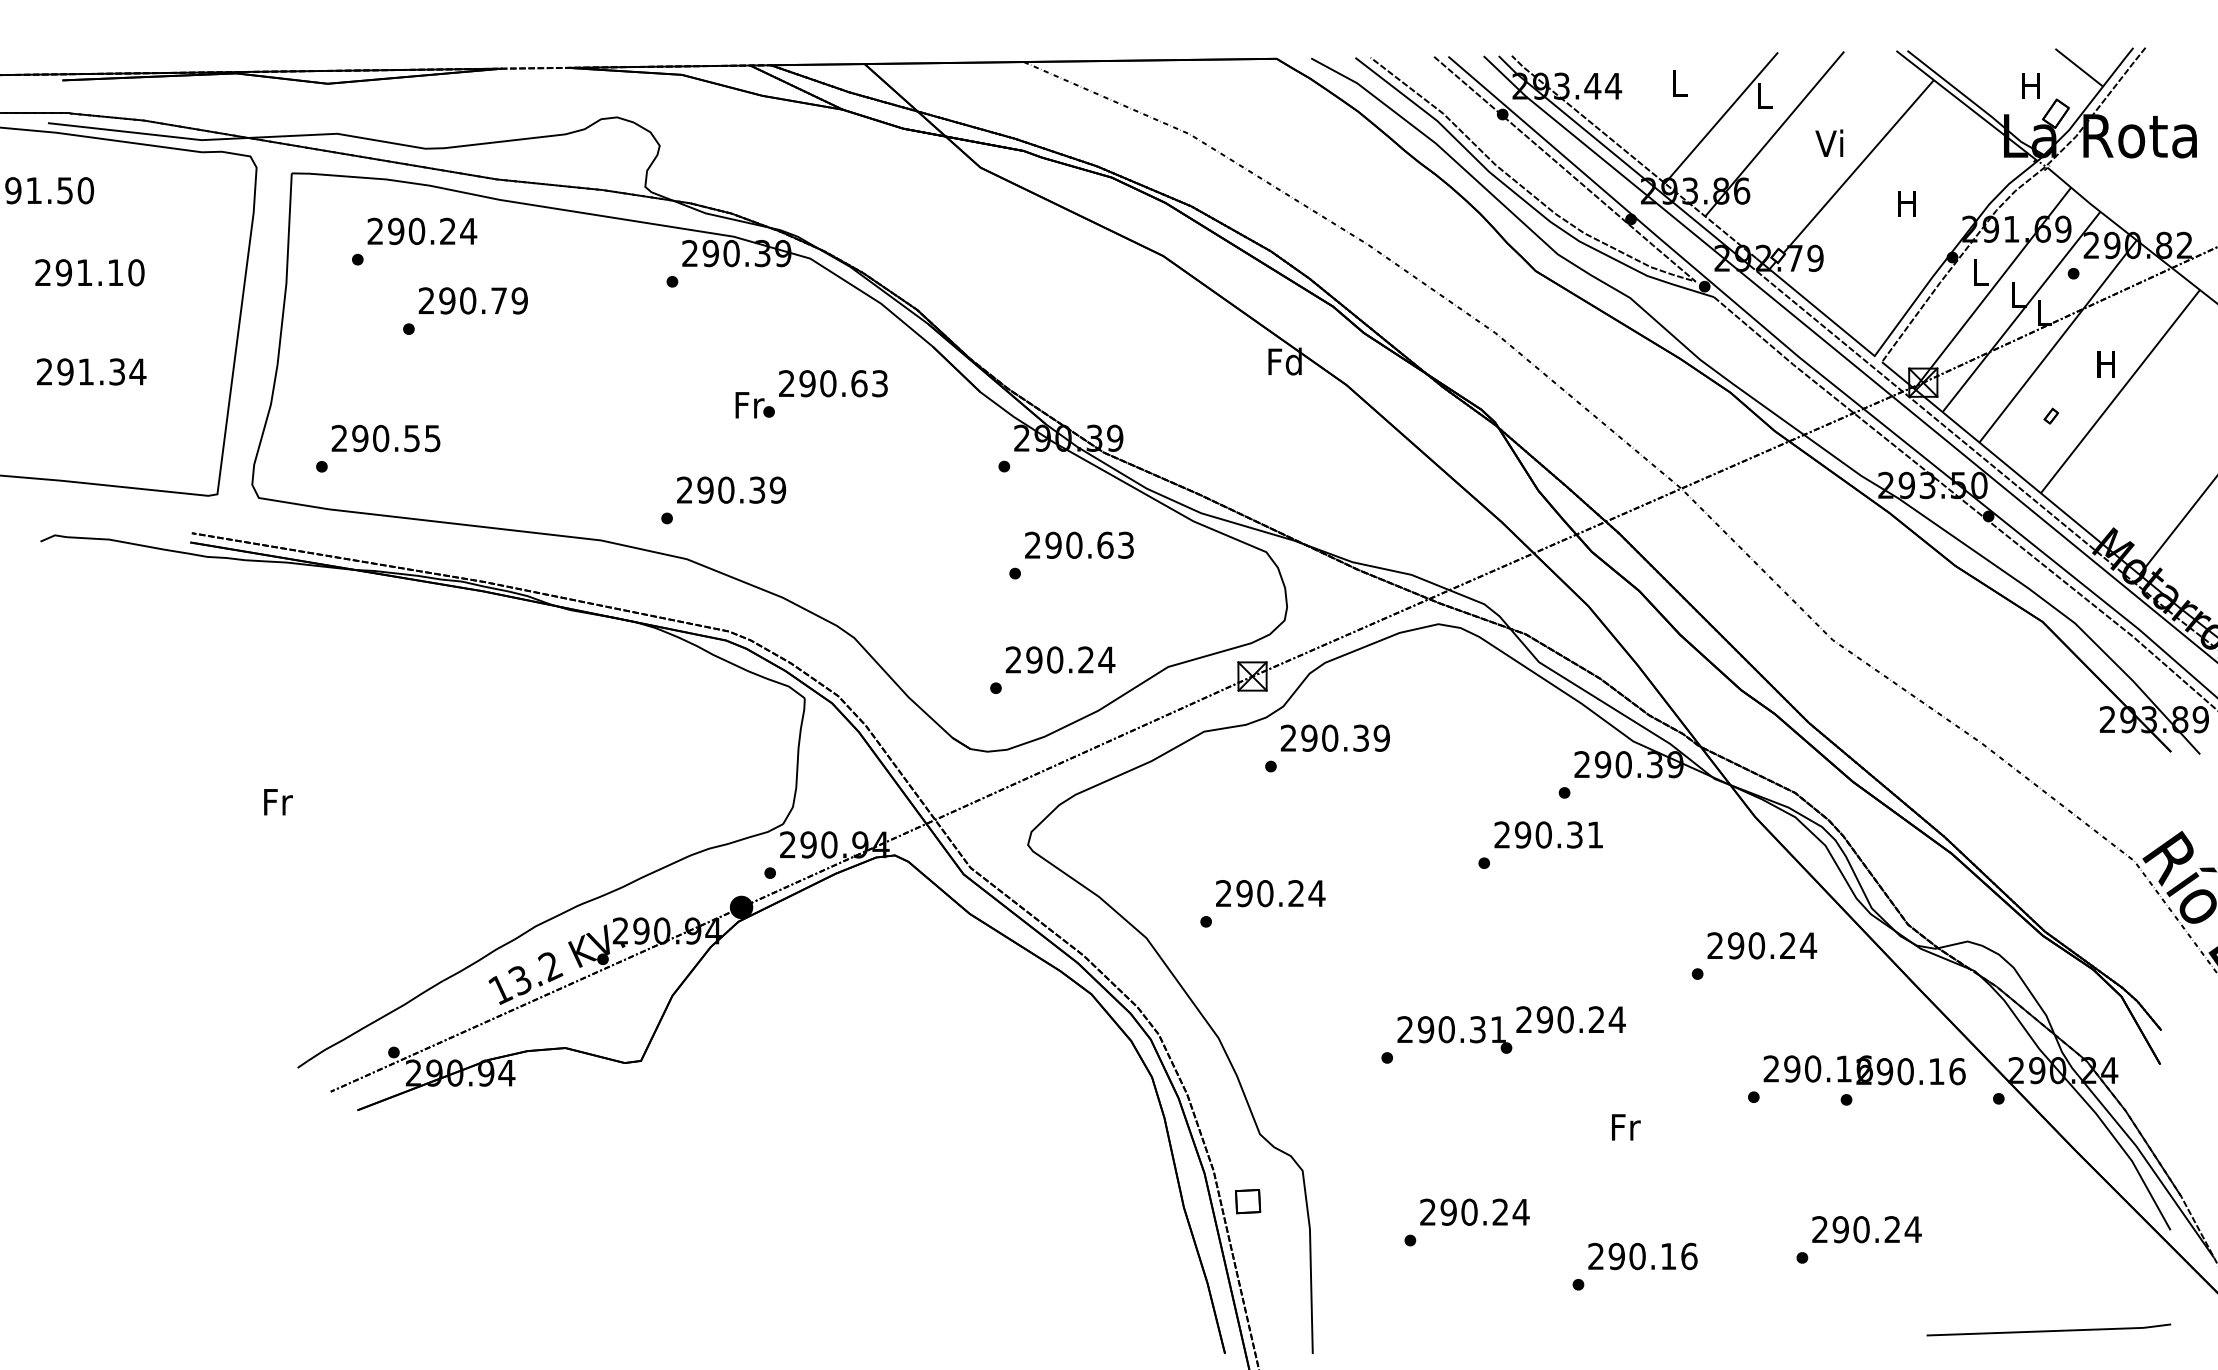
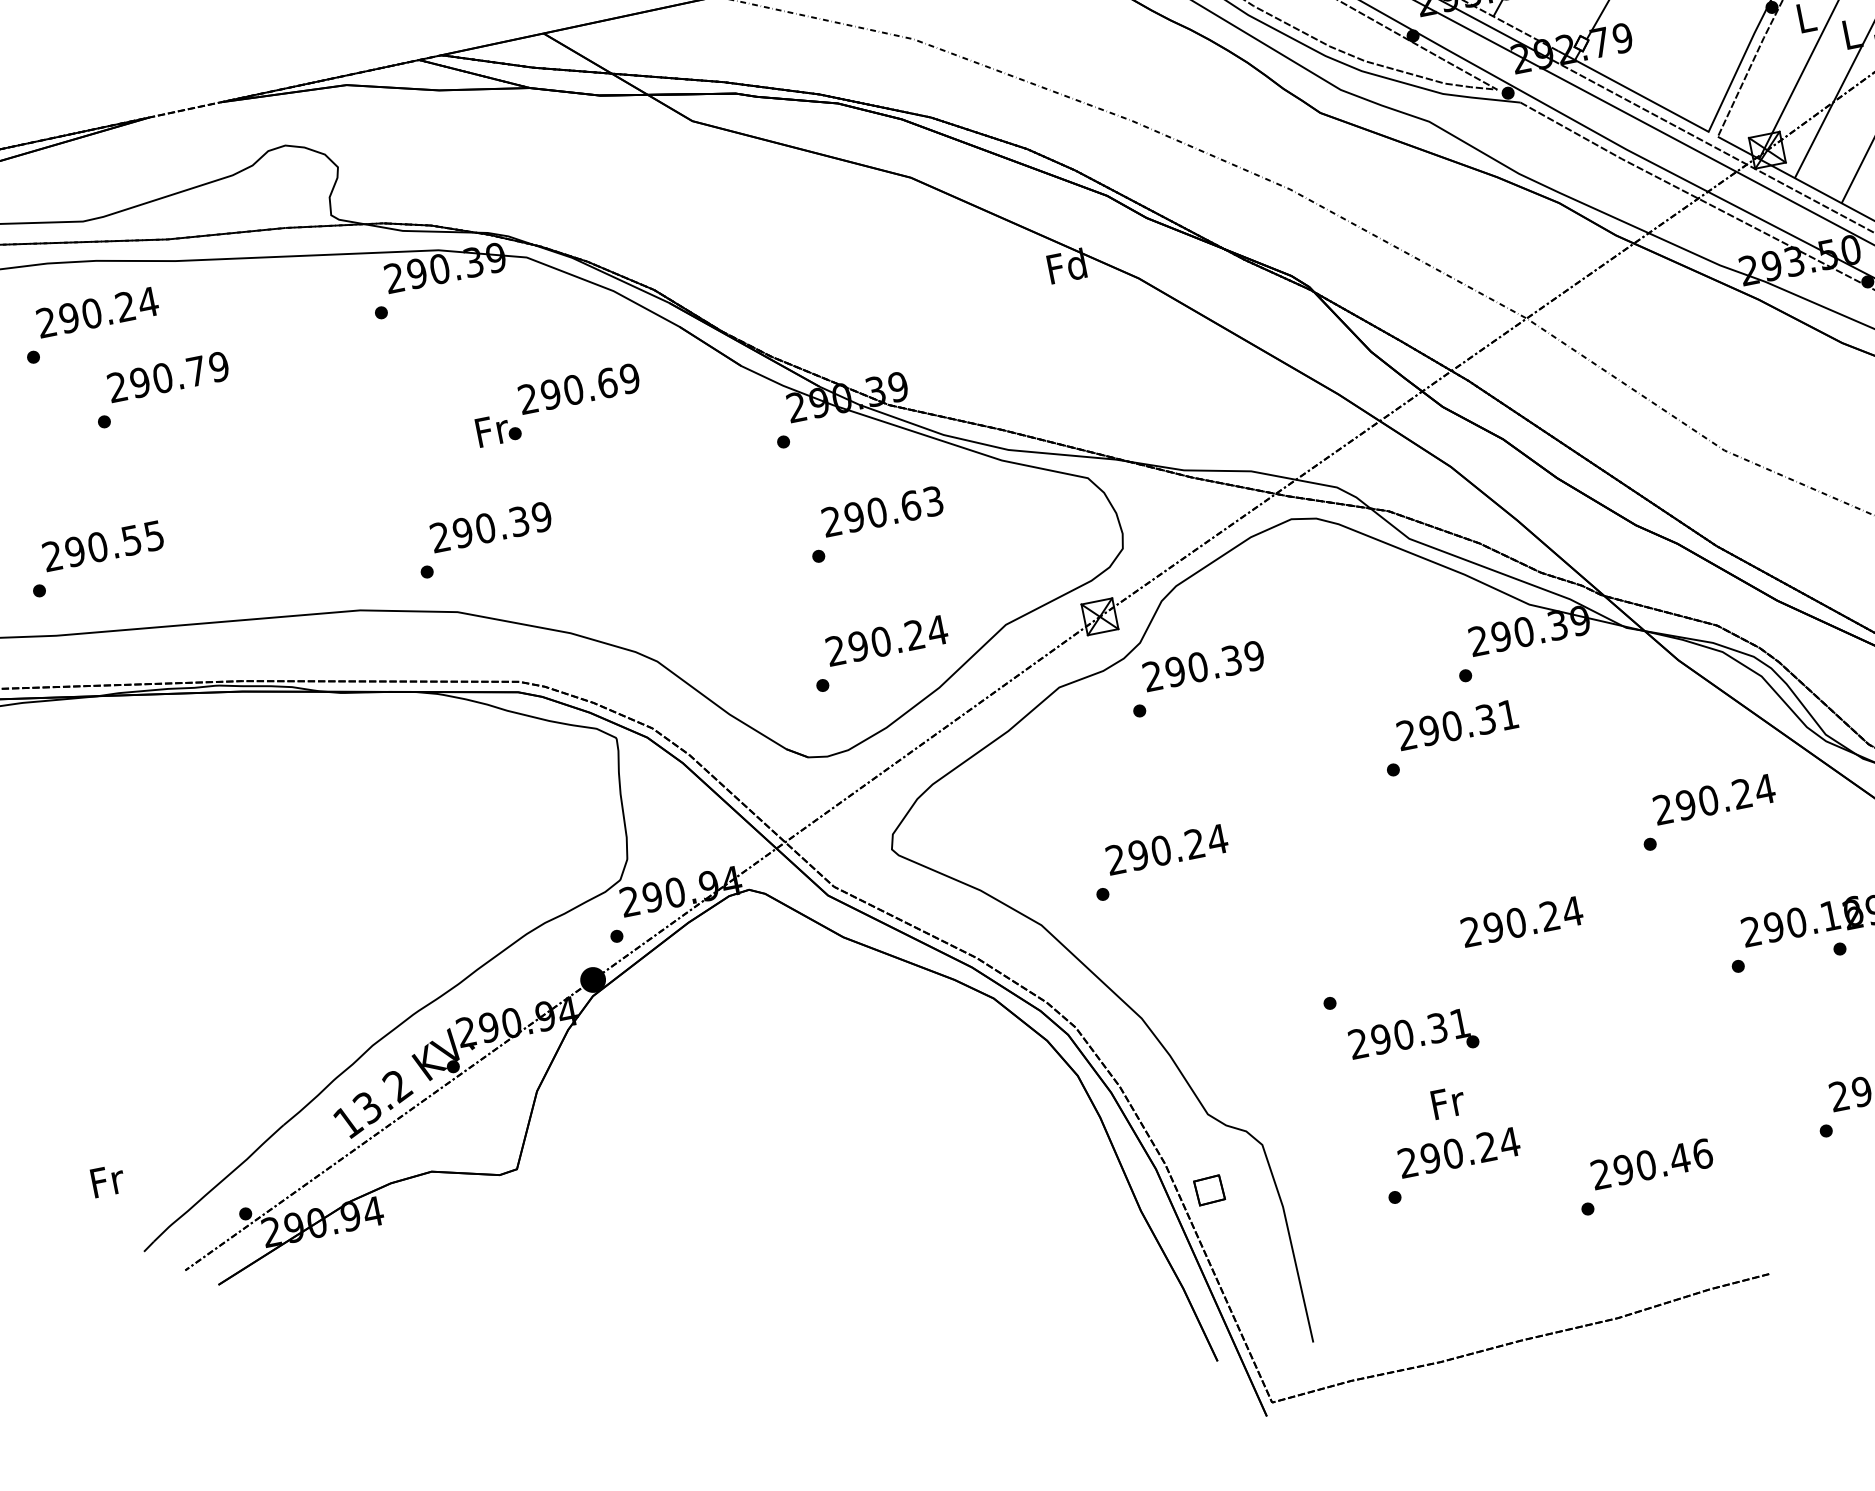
text: (879, 383) -> (629, 378), 290.63 -> 290.69
text: (278, 802) -> (108, 1181), moved
text: (1454, 1034) -> (1413, 1038), moved
text: (1626, 1127) -> (1448, 1102), moved
text: (1668, 1256) -> (1679, 1158), 290.16 -> 290.46

